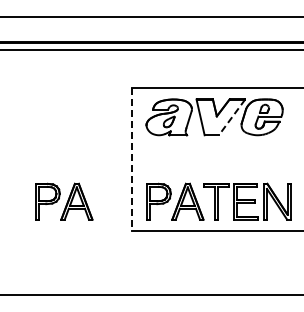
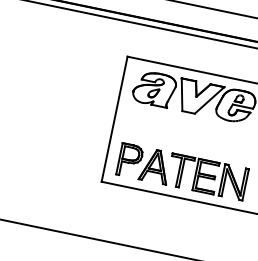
line: (231, 117) -> (209, 100), dashed -> solid
line: (132, 159) -> (114, 119), dashed -> solid
part: (64, 201) -> (47, 143), removed

